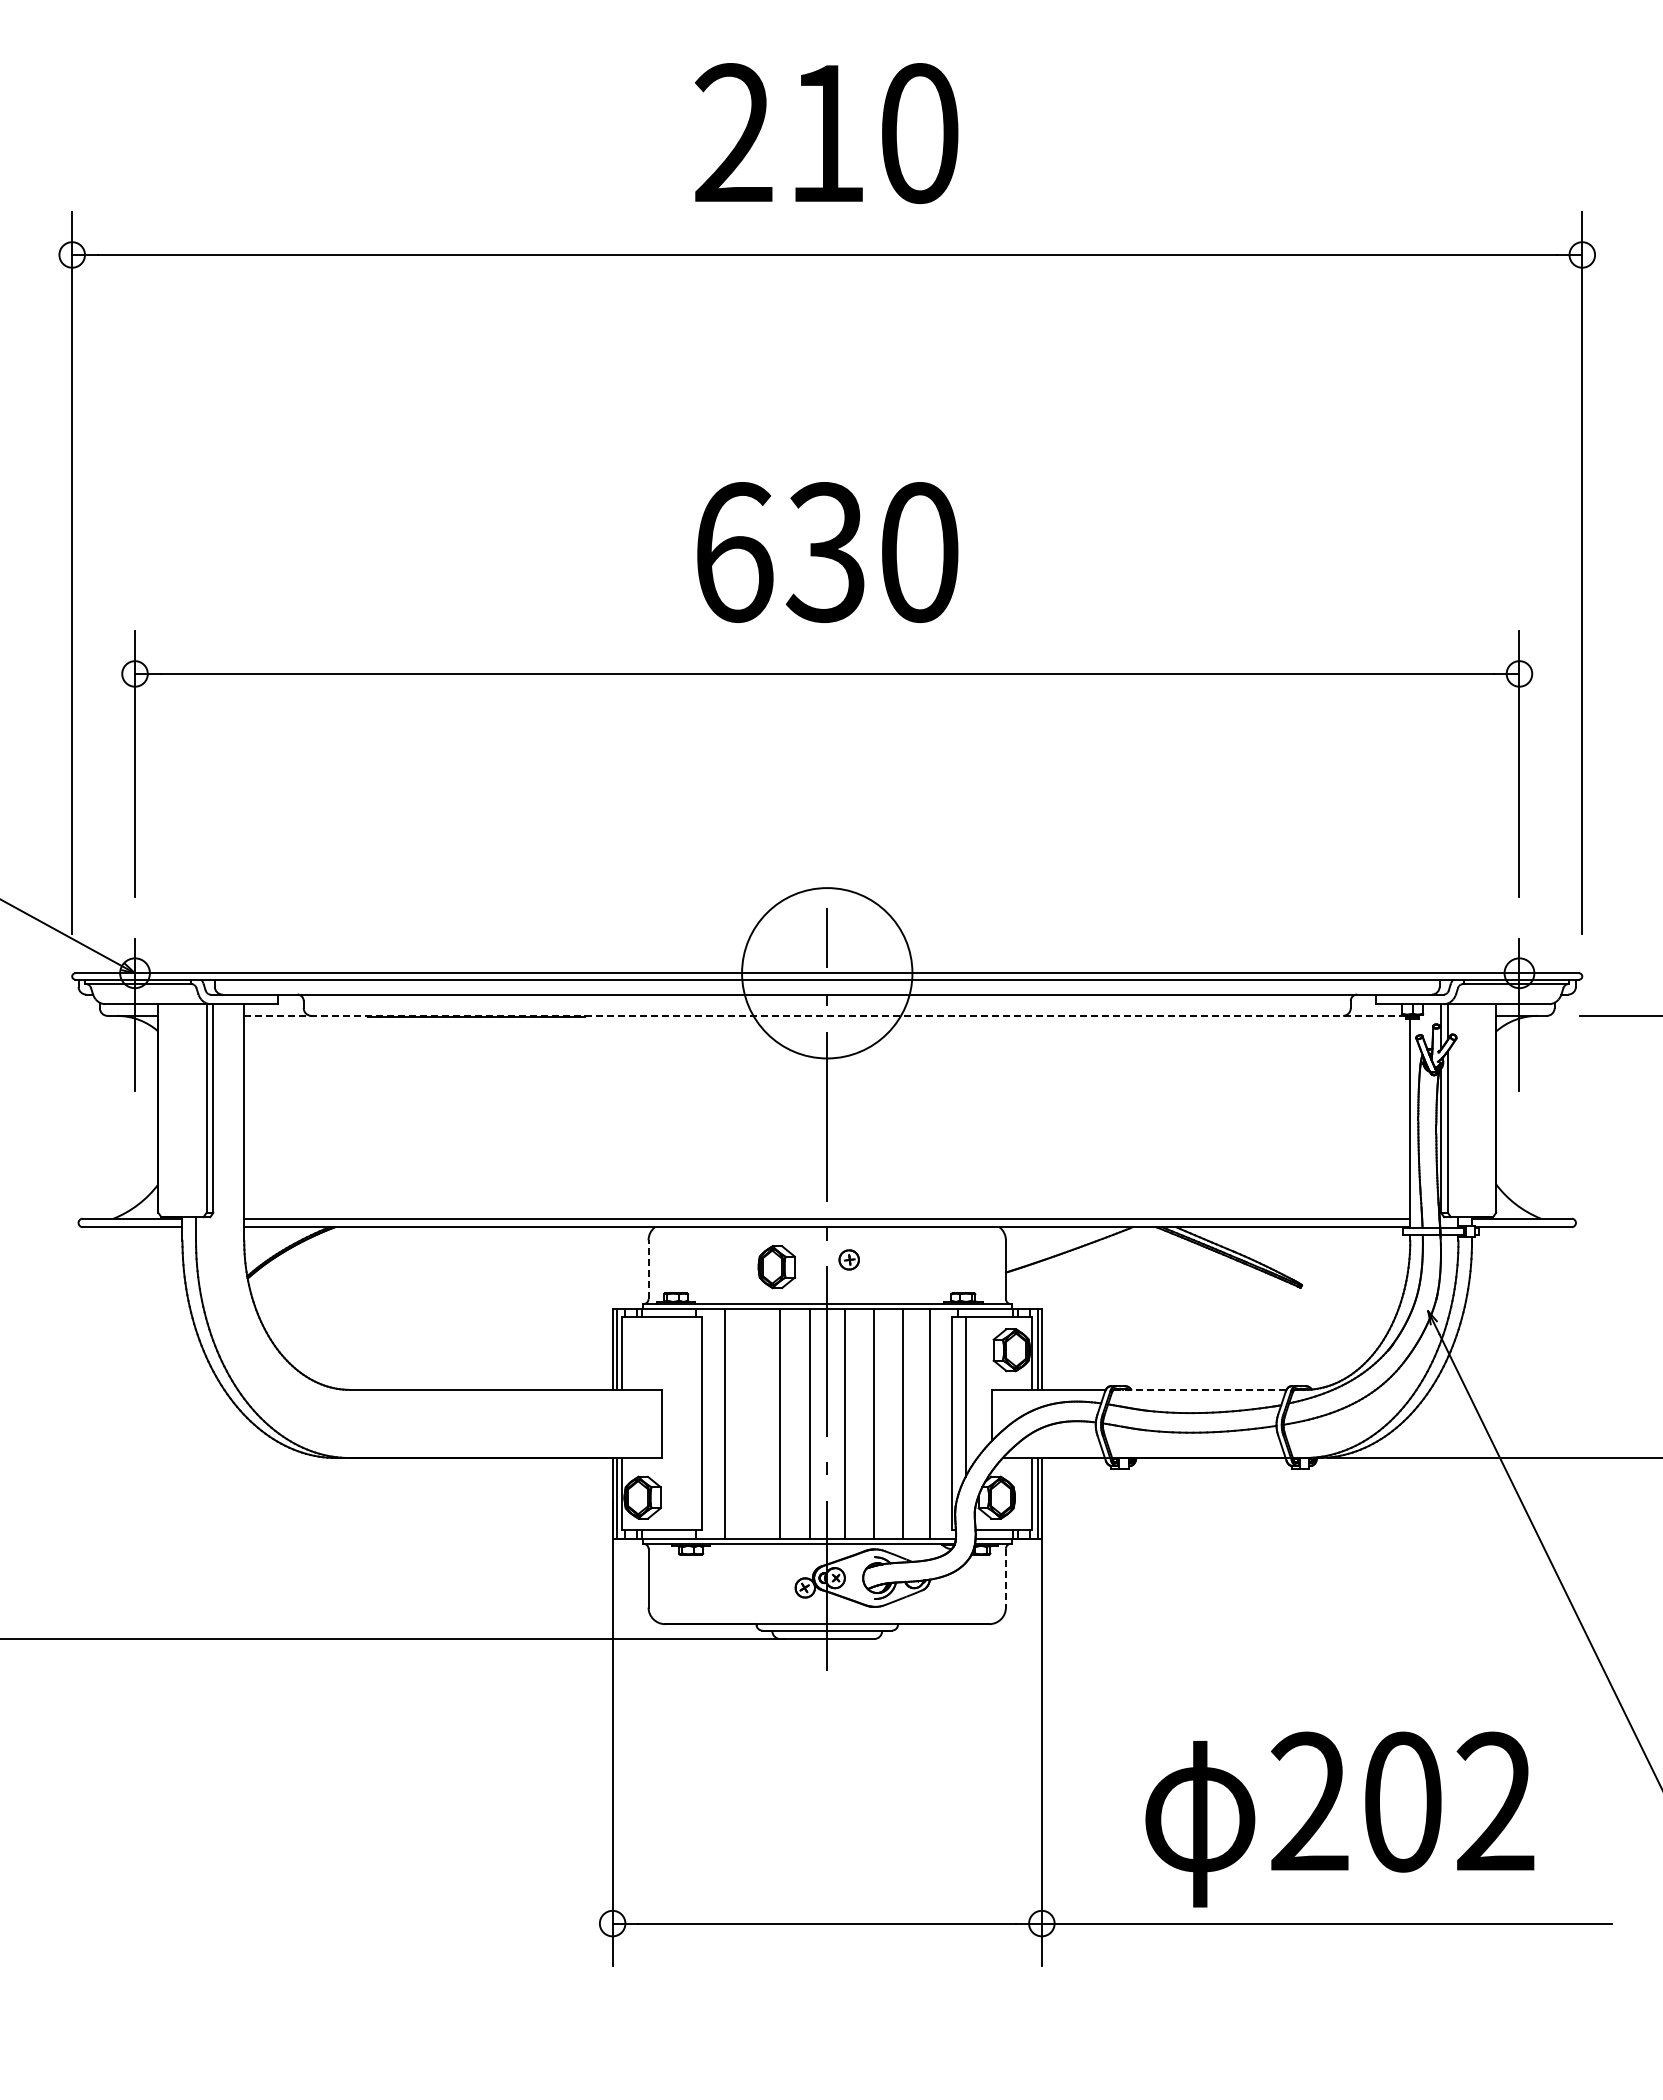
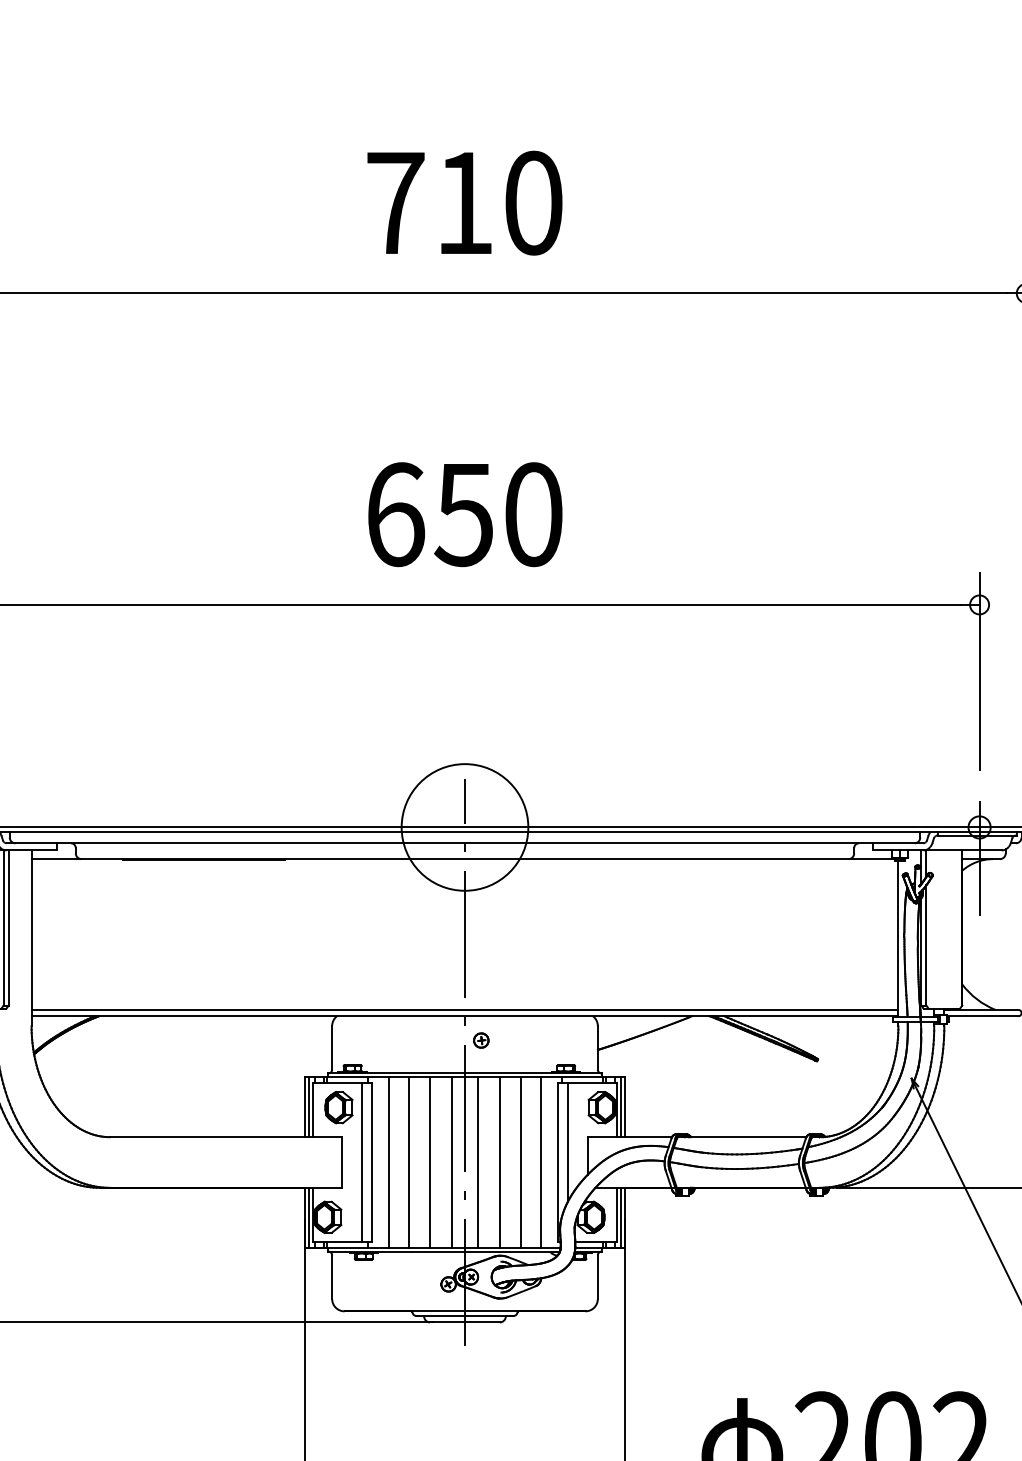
text: (733, 132) -> (395, 202), 210 -> 710
text: (824, 552) -> (462, 514), 630 -> 650
line: (826, 1015) -> (464, 858), dashed -> solid
part: (776, 1267) -> (338, 1107), moved
line: (648, 1269) -> (332, 1047), dashed -> solid
line: (1200, 1389) -> (742, 1136), dashed -> solid
line: (688, 1423) -> (361, 1162), added
line: (751, 1423) -> (408, 1162), added
line: (1005, 1578) -> (597, 1277), dashed -> solid

